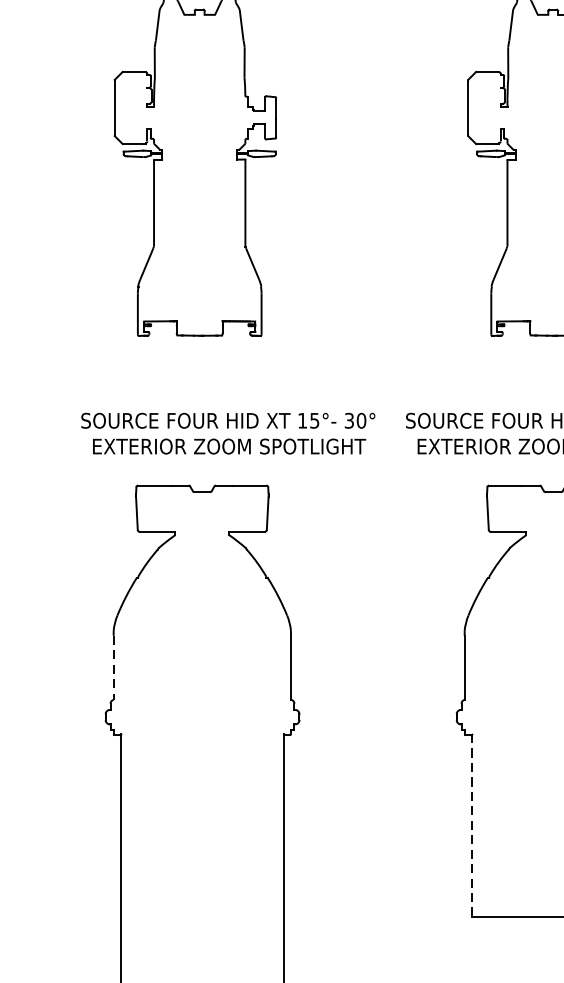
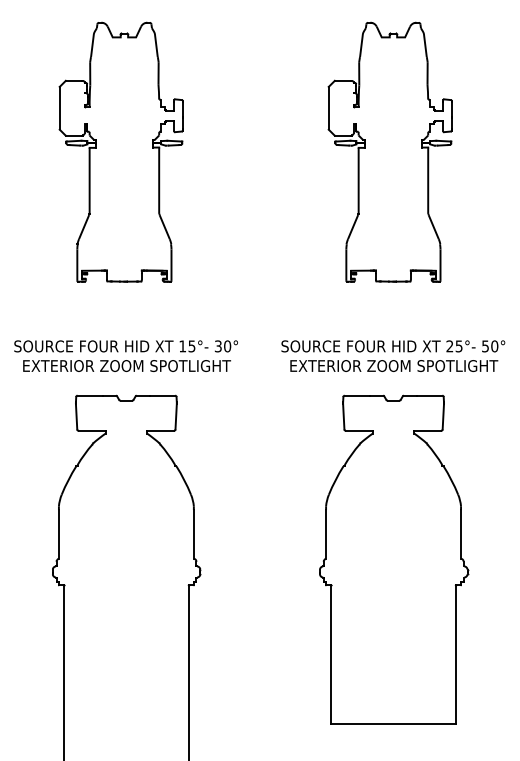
text: (227, 432) -> (125, 355), moved
line: (113, 667) -> (58, 534), dashed -> solid
line: (471, 825) -> (331, 654), dashed -> solid

